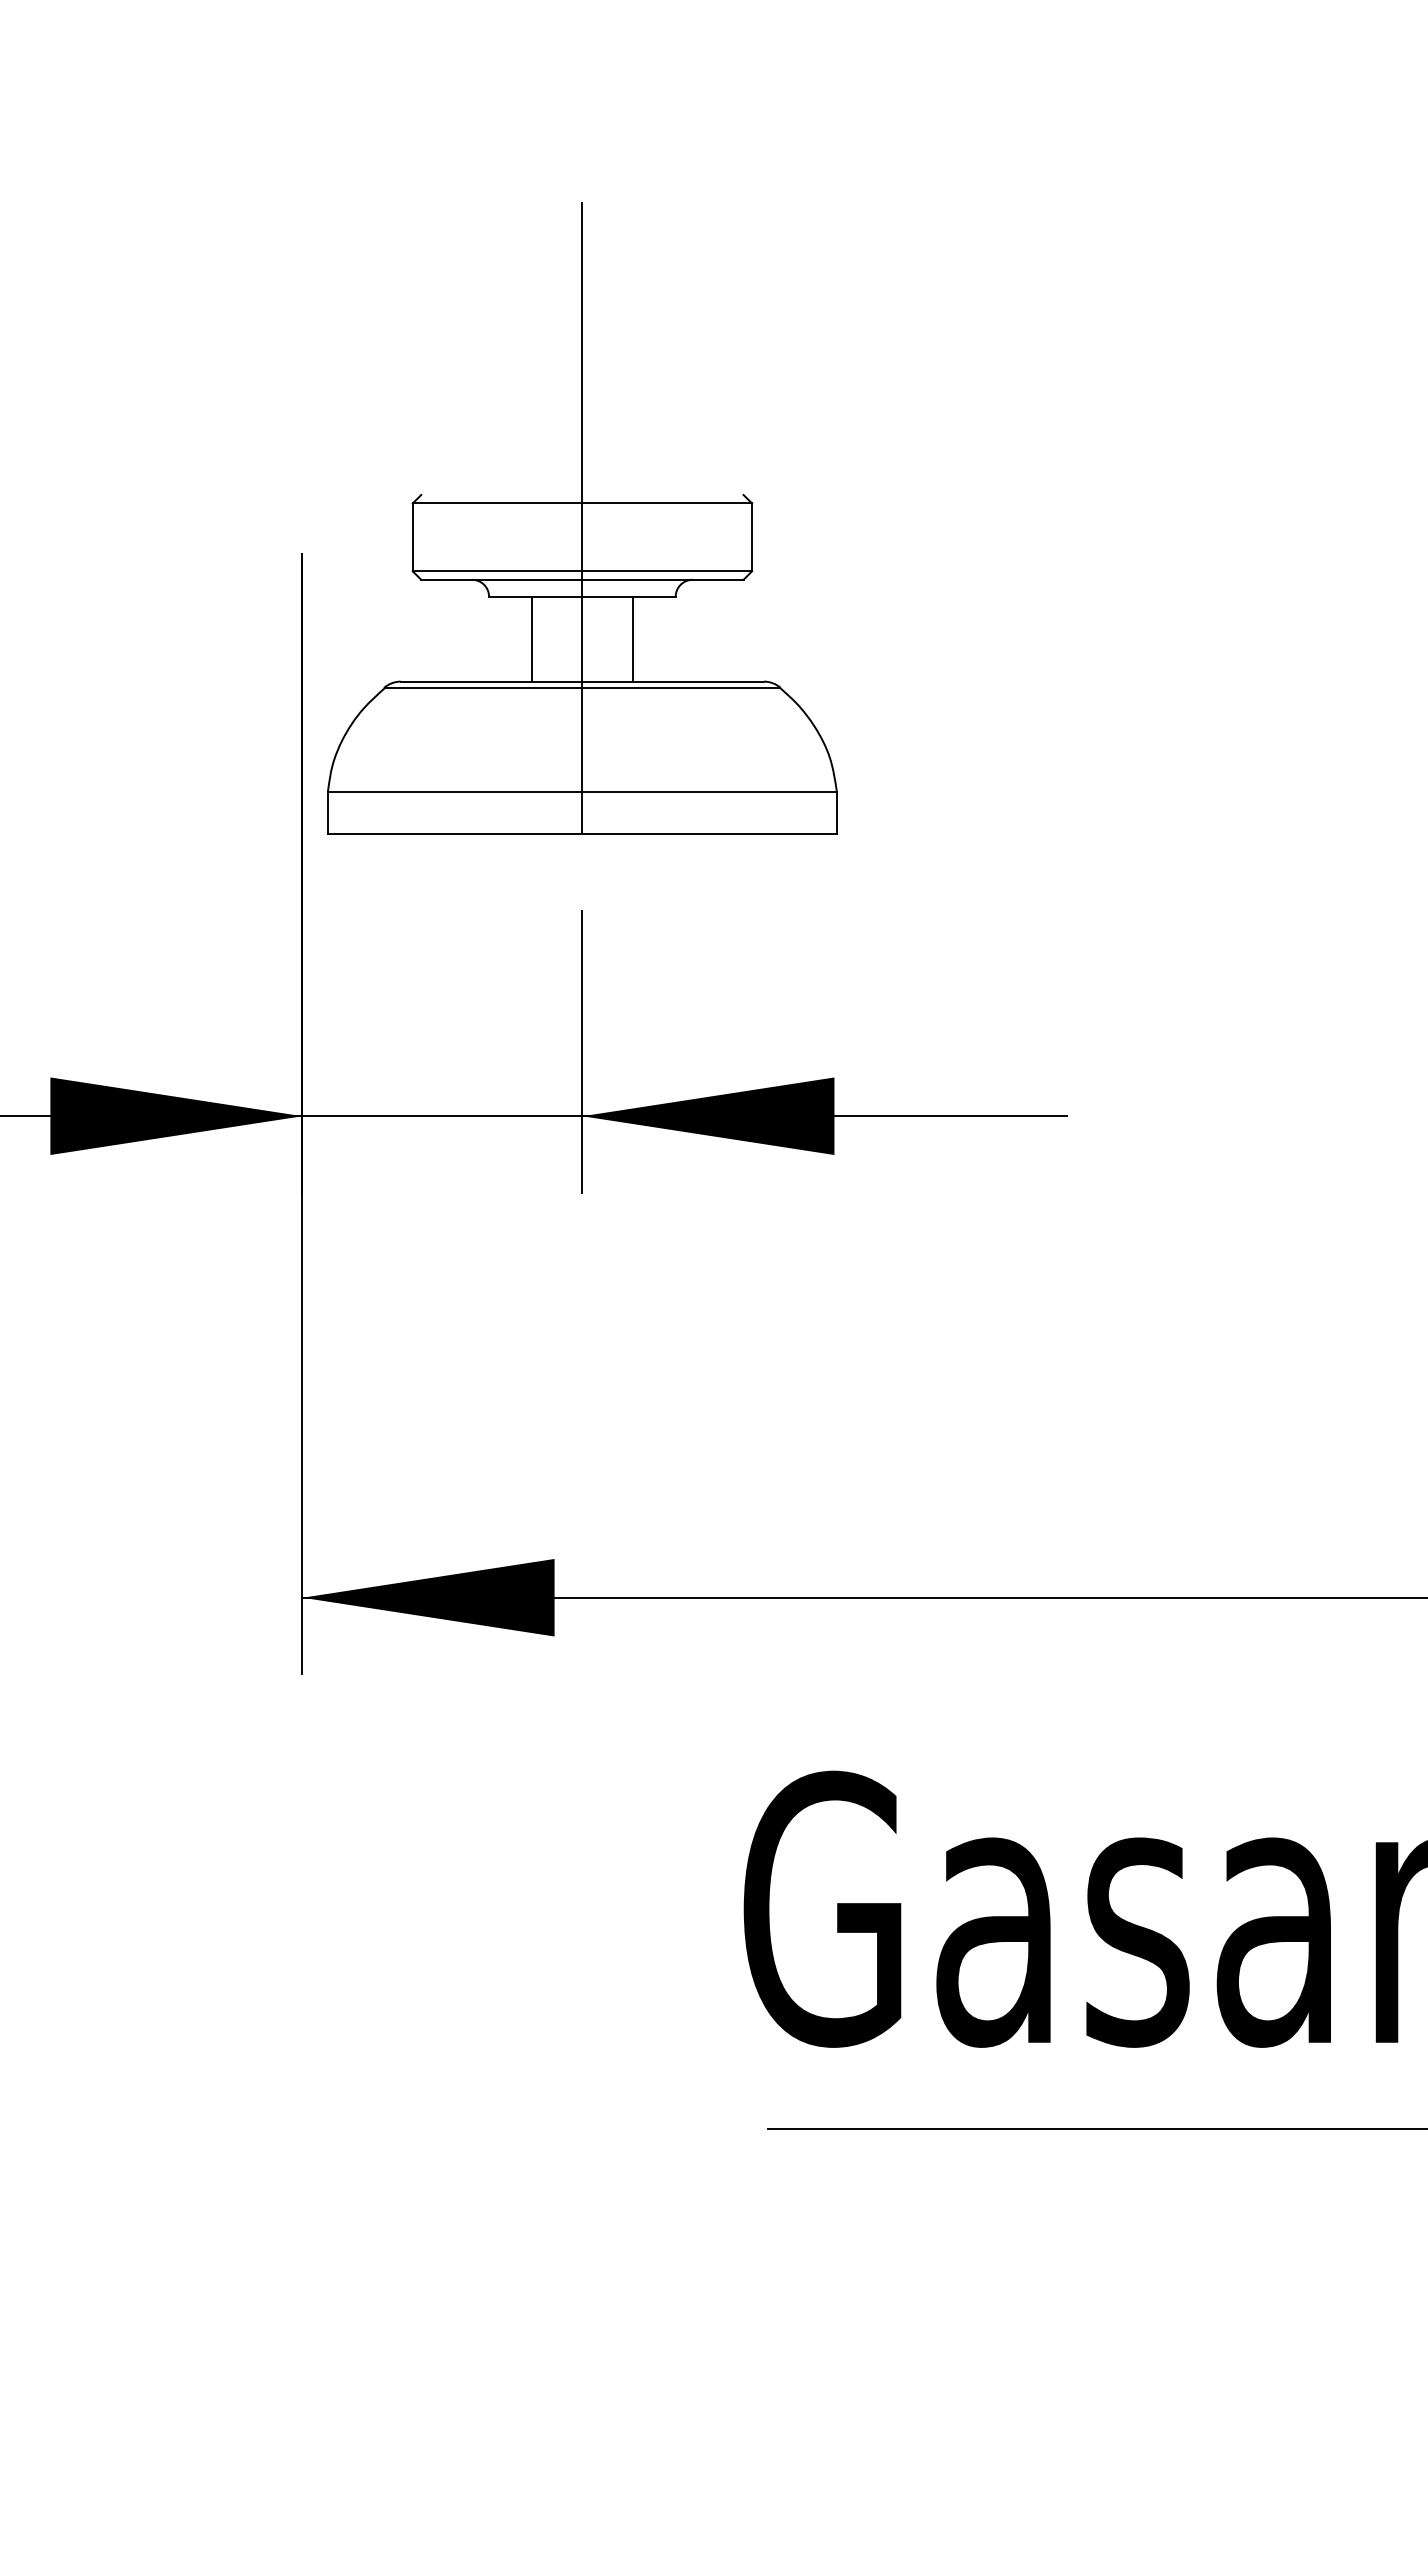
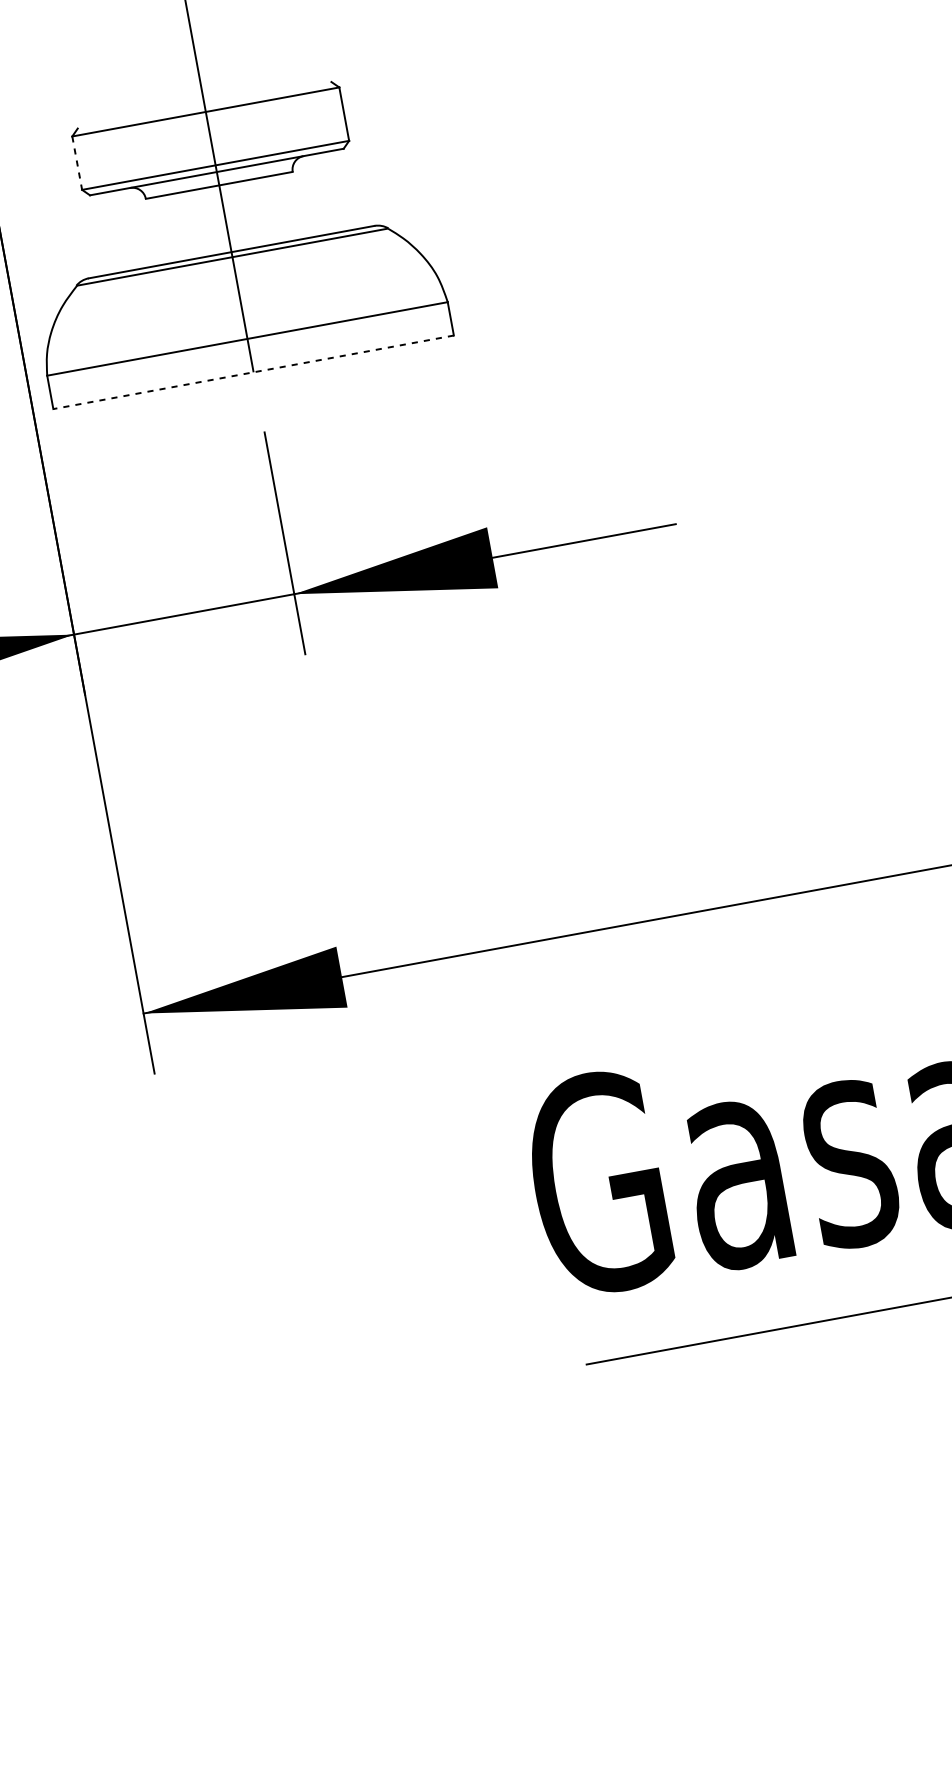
line: (412, 537) -> (77, 163), solid -> dashed
line: (531, 638) -> (185, 225), removed
line: (633, 638) -> (265, 210), removed
line: (581, 834) -> (252, 372), solid -> dashed

